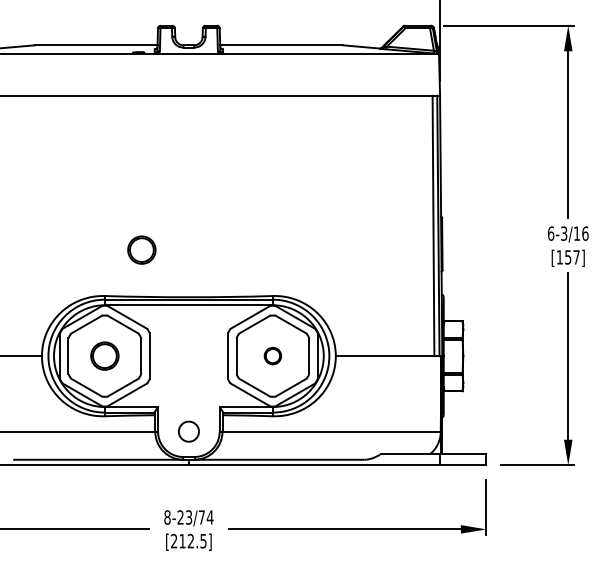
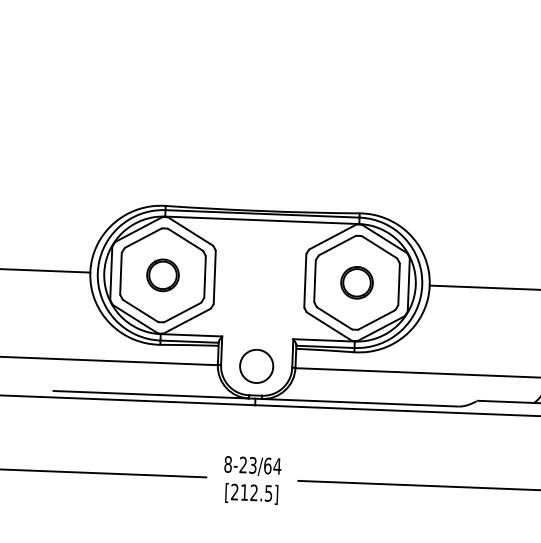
part: (141, 249) -> (210, 153), removed
part: (272, 355) -> (356, 282), size x1.67
part: (188, 431) -> (256, 366), size x1.43
text: (201, 517) -> (267, 465), 8-23/74 -> 8-23/64

